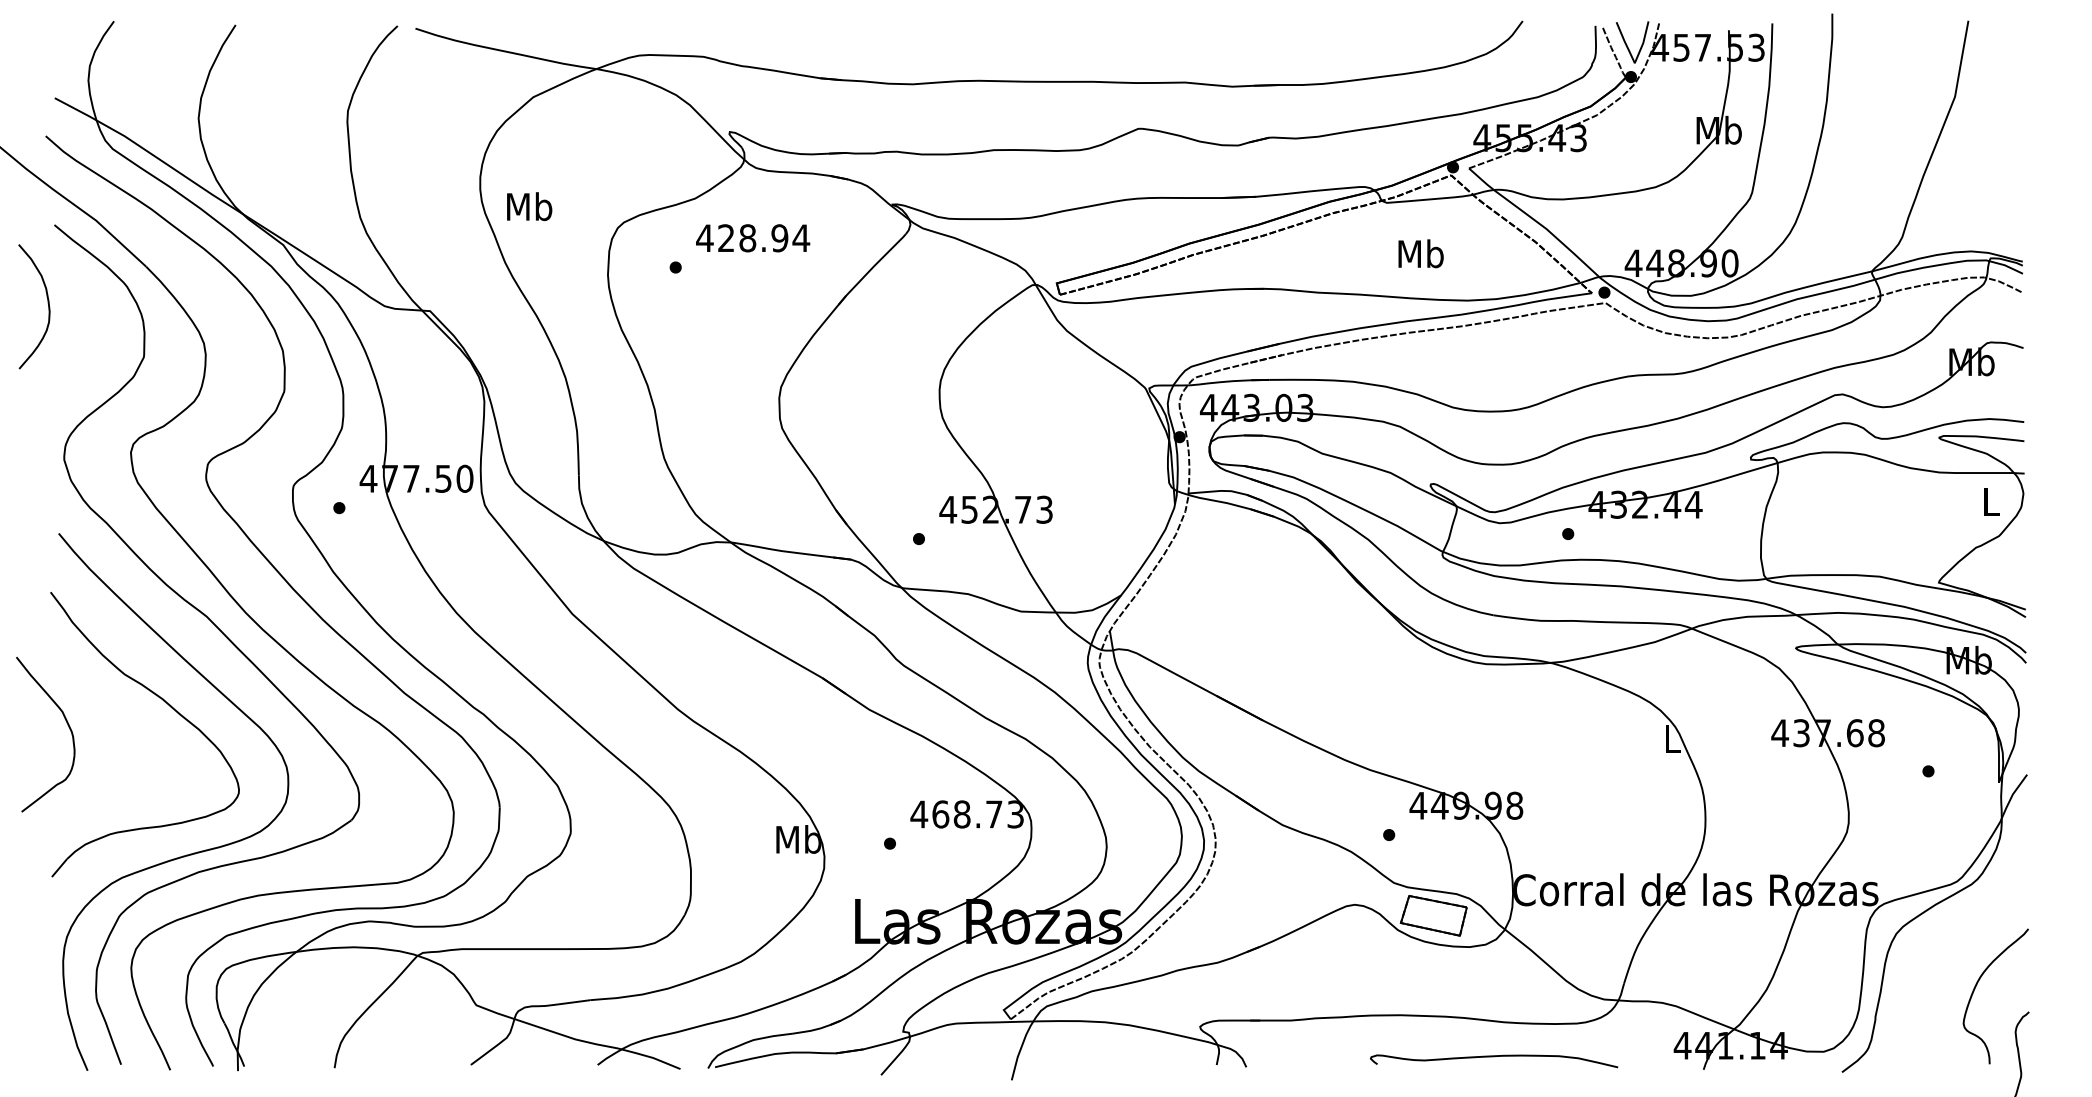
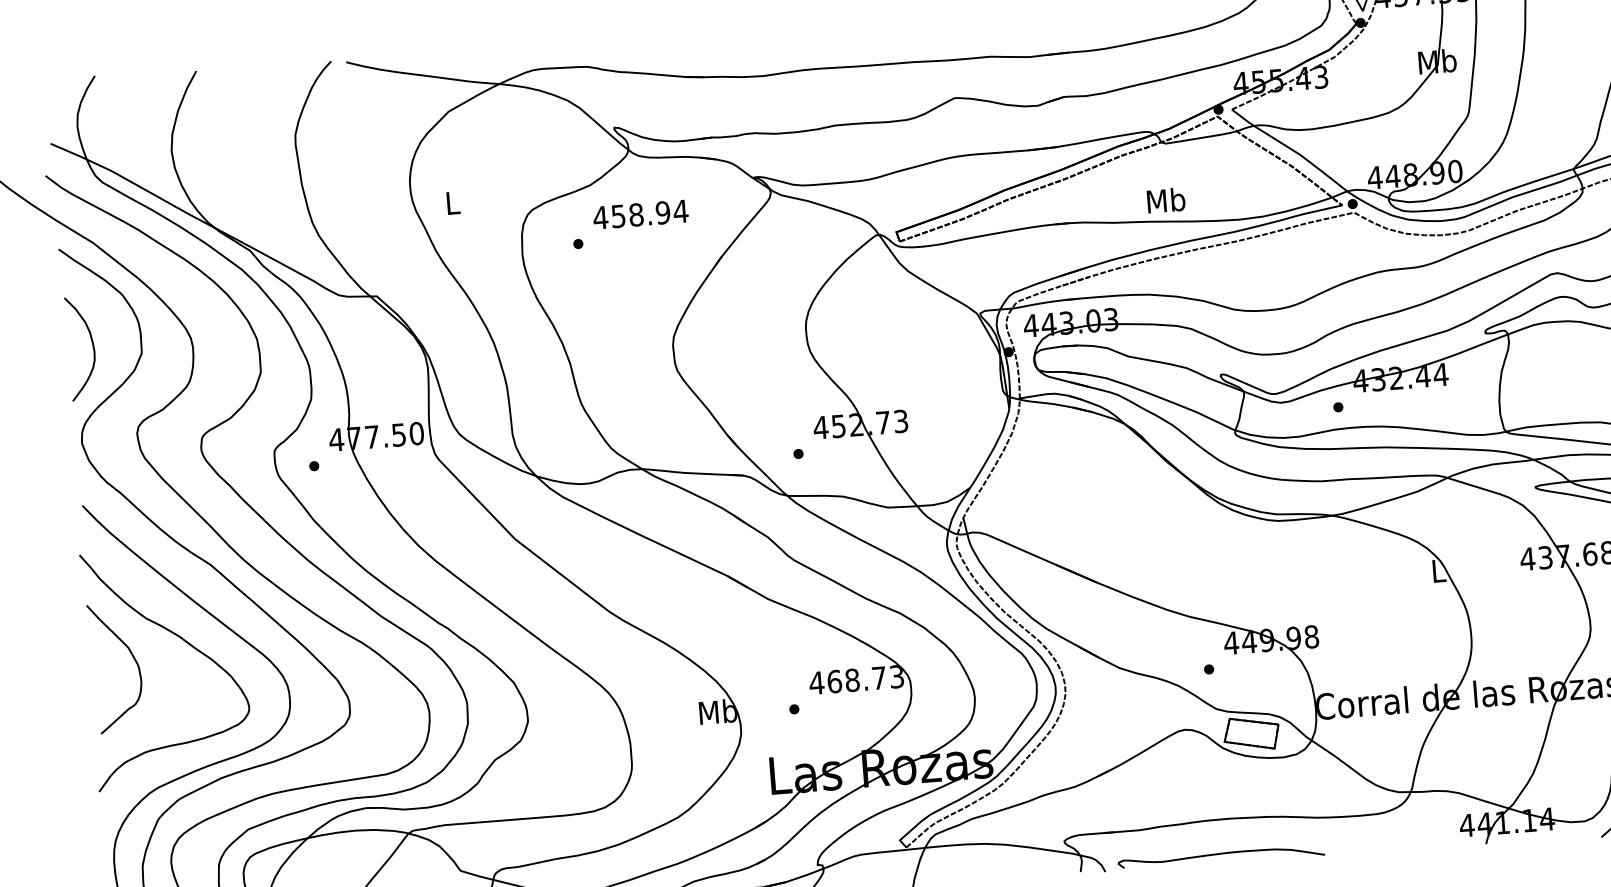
text: (529, 206) -> (452, 202), Mb -> L
text: (726, 238) -> (618, 216), 428.94 -> 458.94
text: (1420, 253) -> (1165, 200), moved
curve: (47, 303) -> (92, 345), moved
part: (66, 723) -> (132, 657), moved
curve: (1493, 1057) -> (1220, 854), moved

